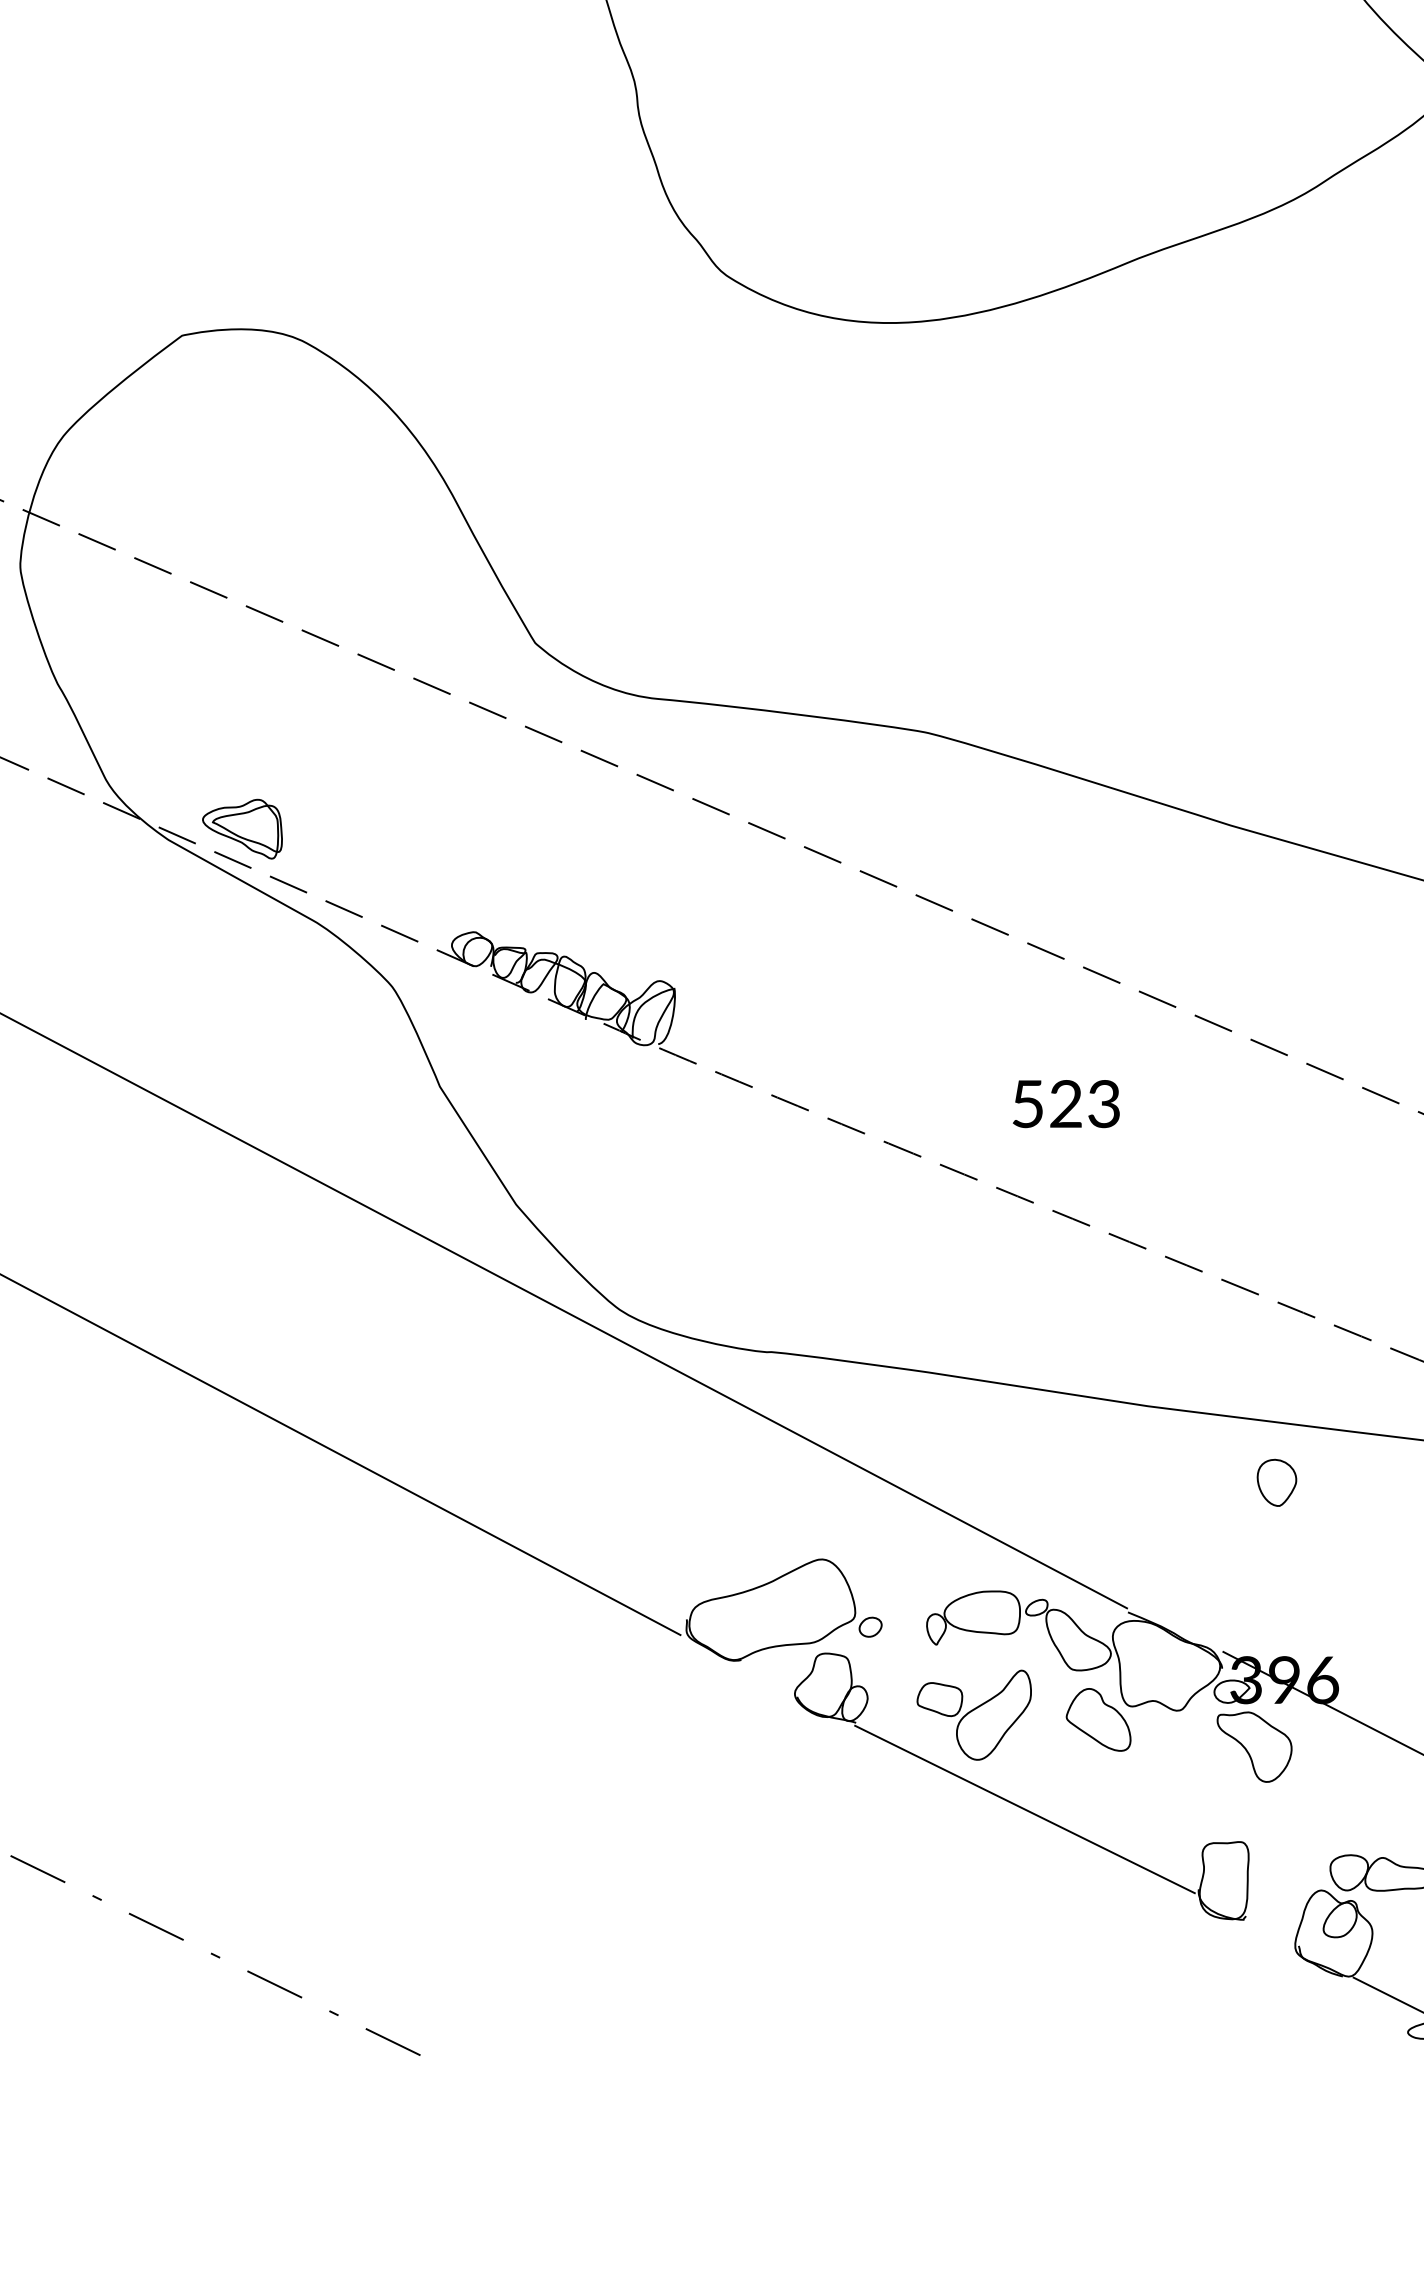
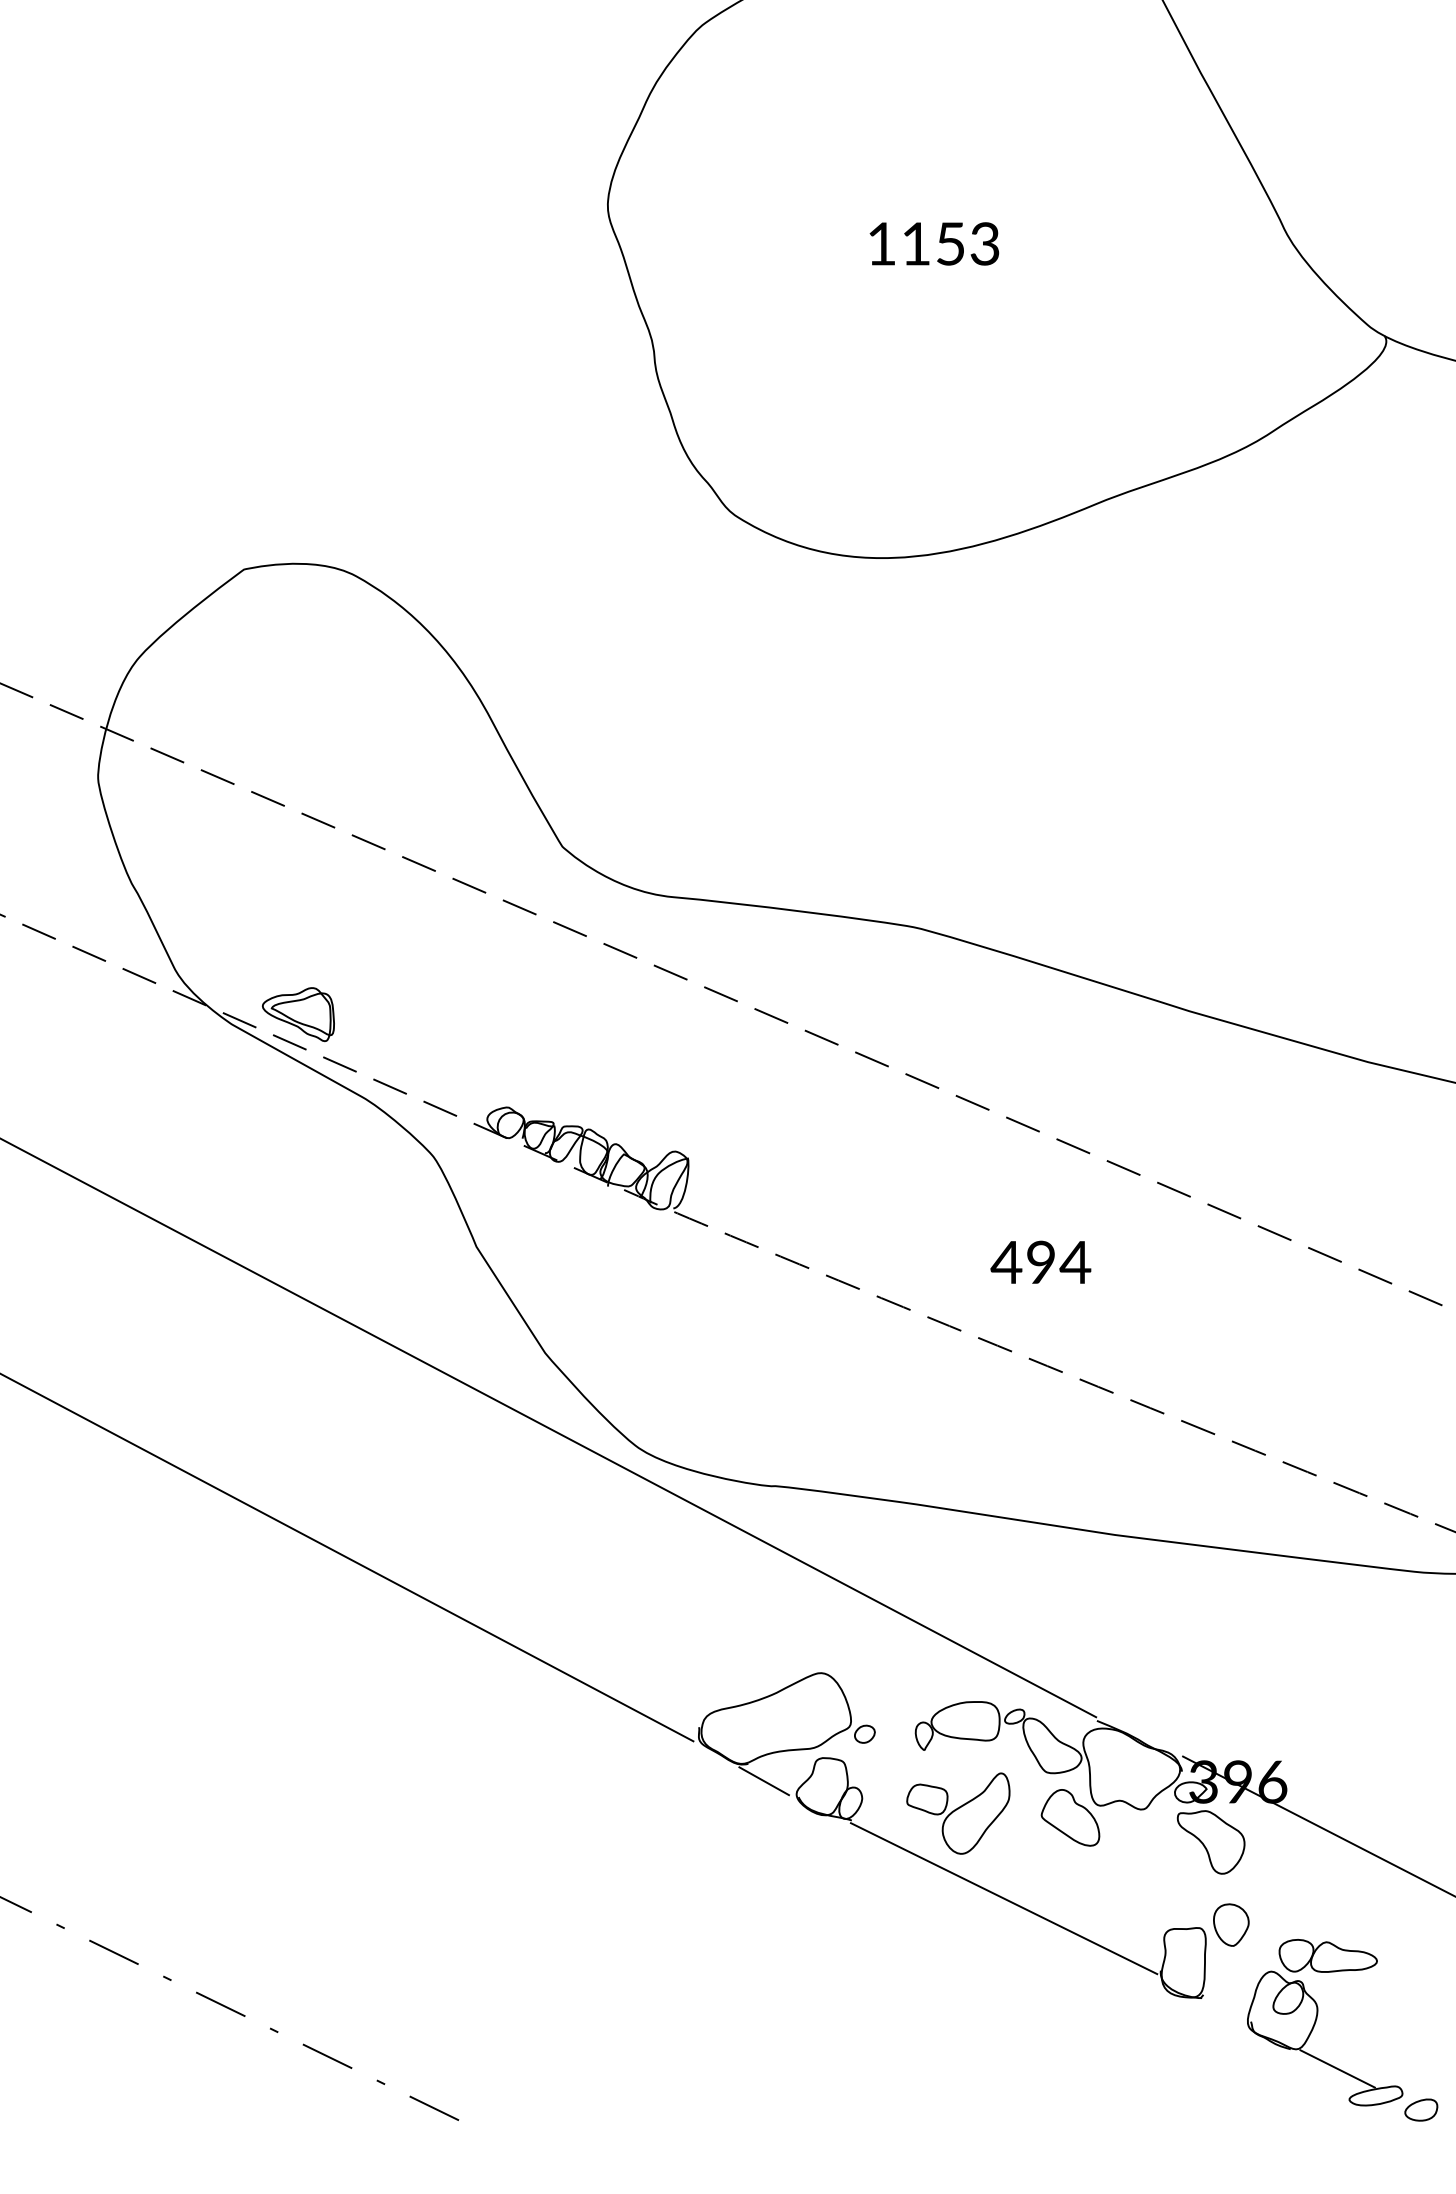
text: (1065, 1104) -> (1040, 1262), 523 -> 494
part: (1277, 1482) -> (1231, 1924), moved
line: (759, 1679) -> (764, 1781), added

